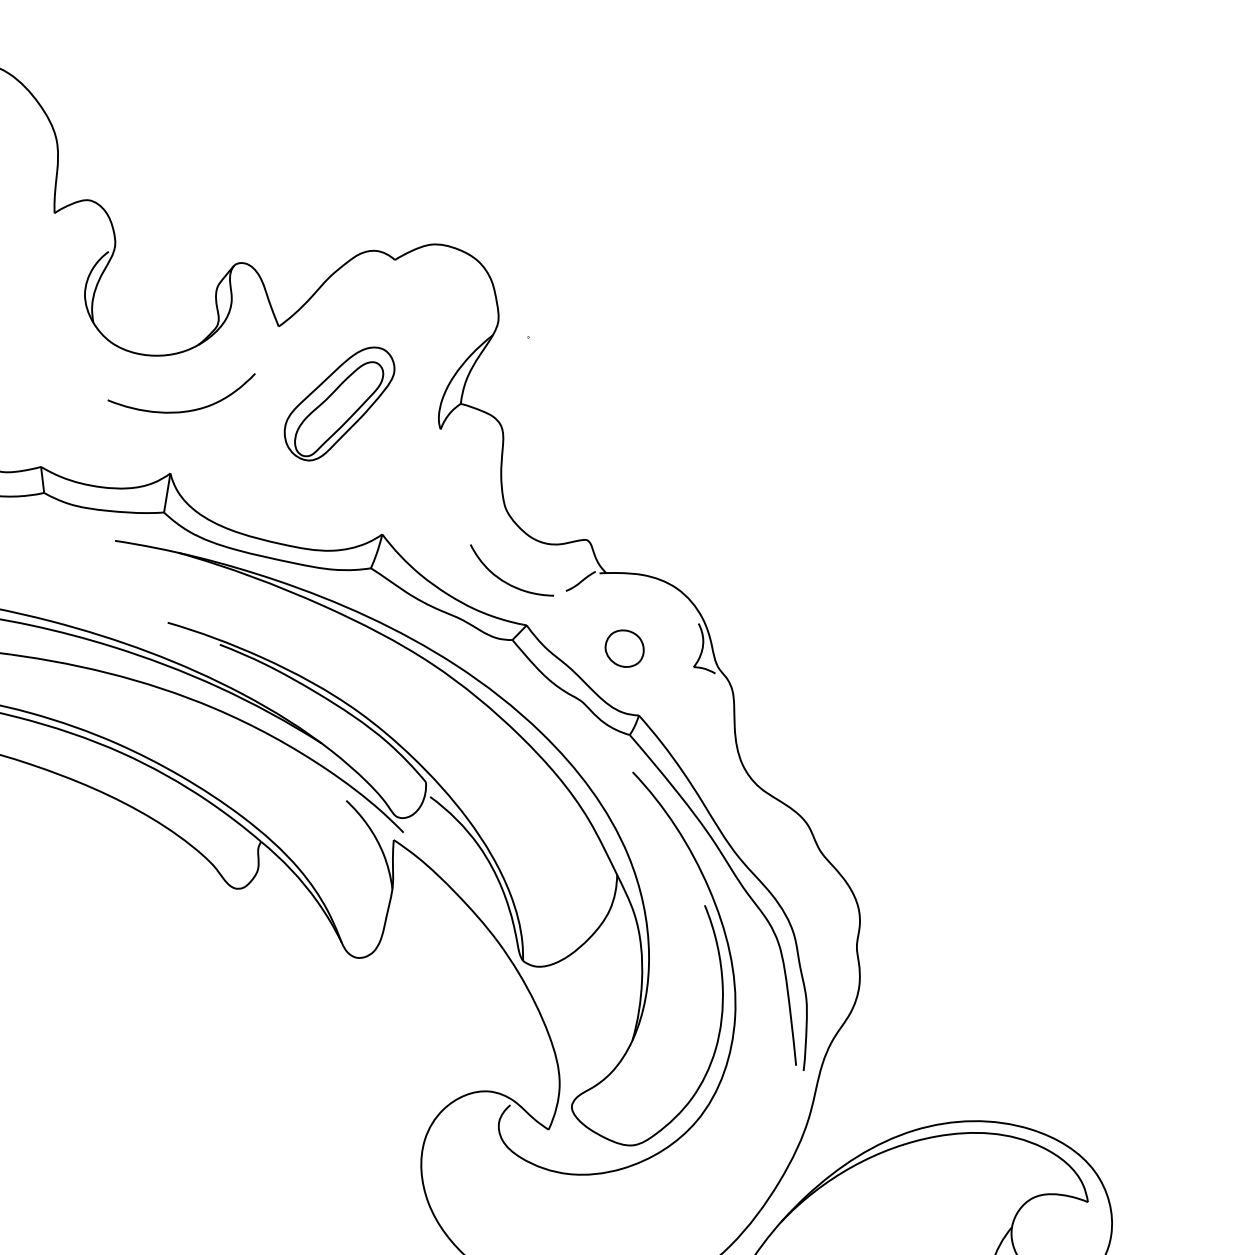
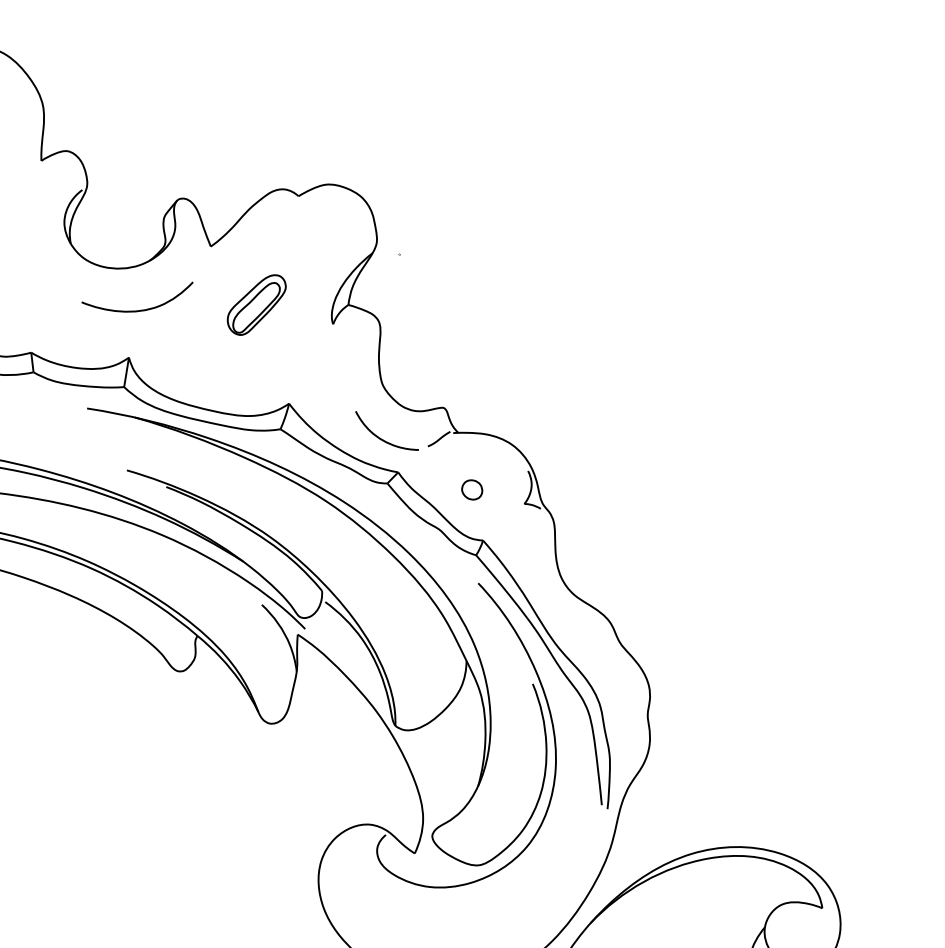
part: (339, 403) -> (256, 304), size x0.7
part: (624, 648) -> (472, 489), size x0.7

